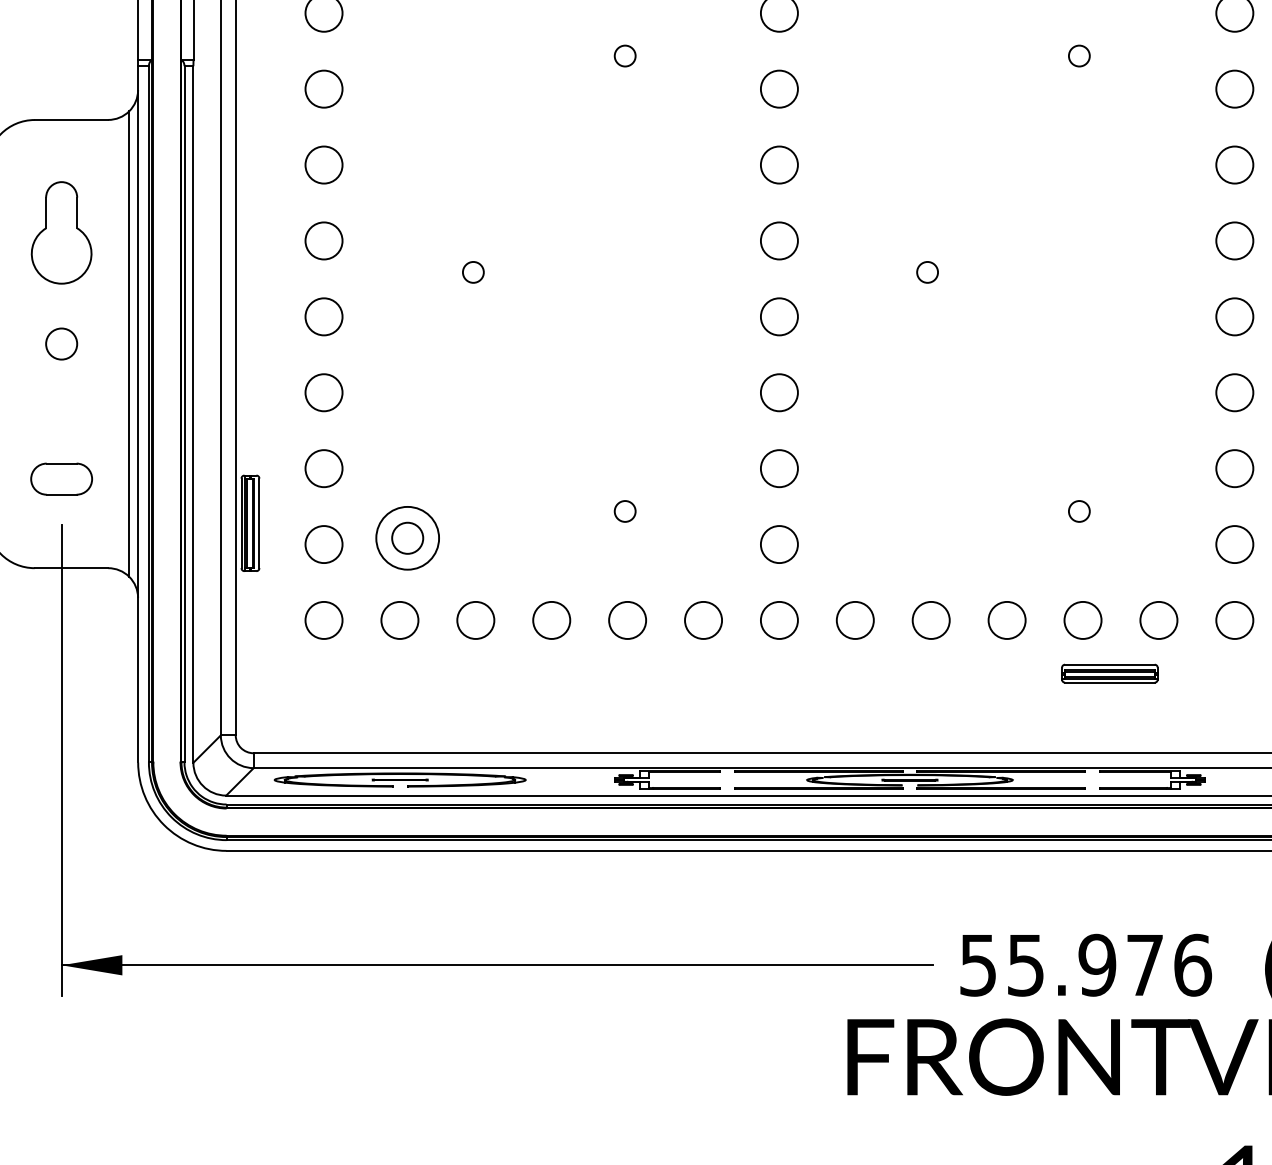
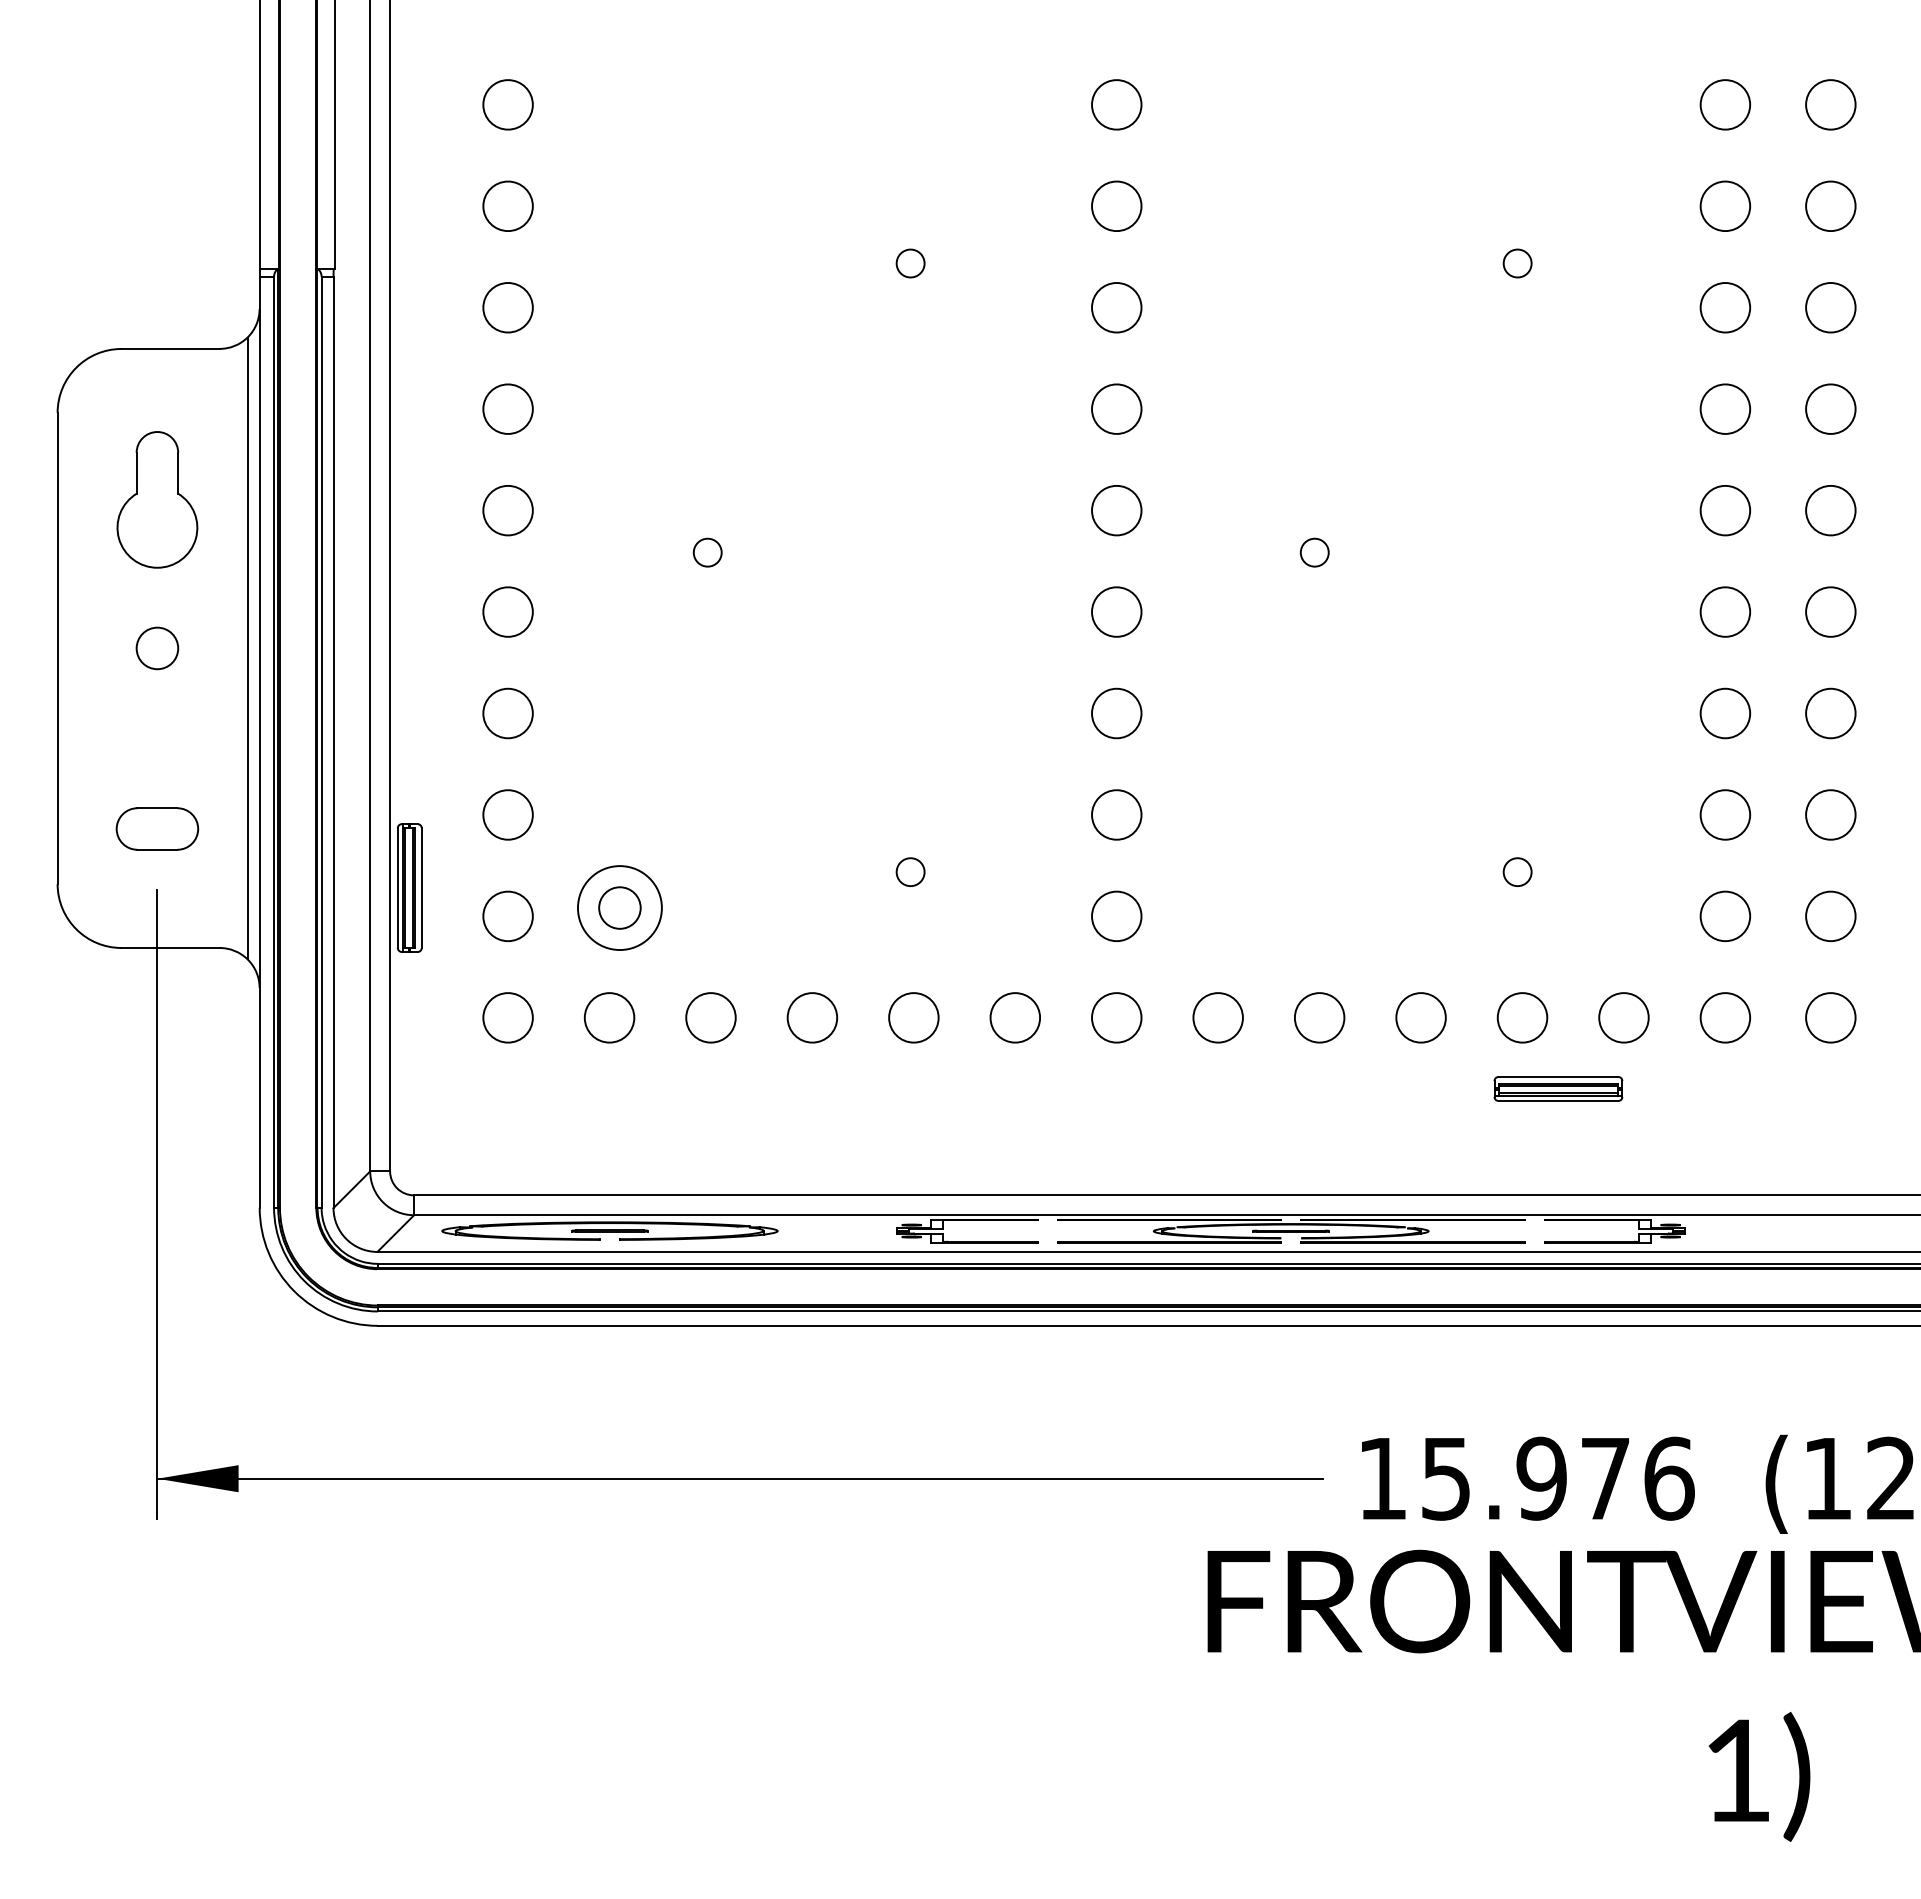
text: (977, 965) -> (1381, 1479), 55.976 -> 15.976

